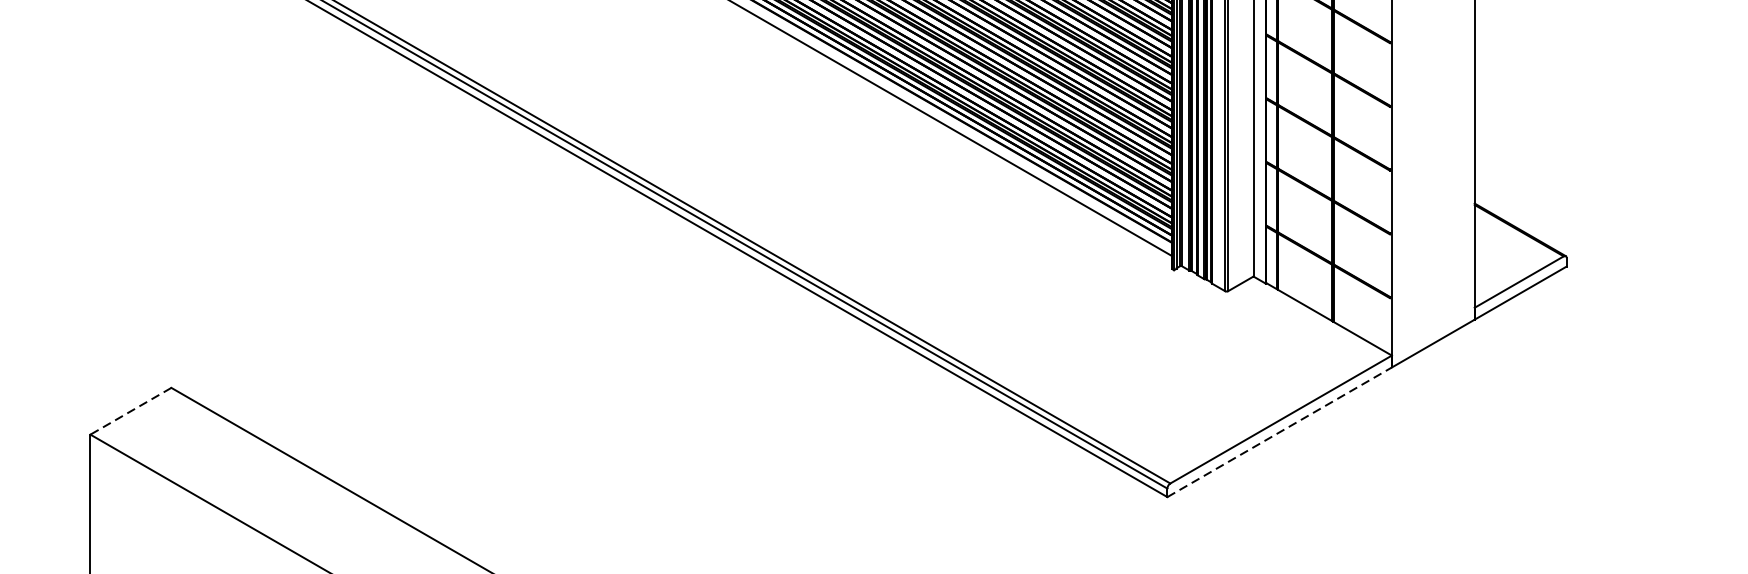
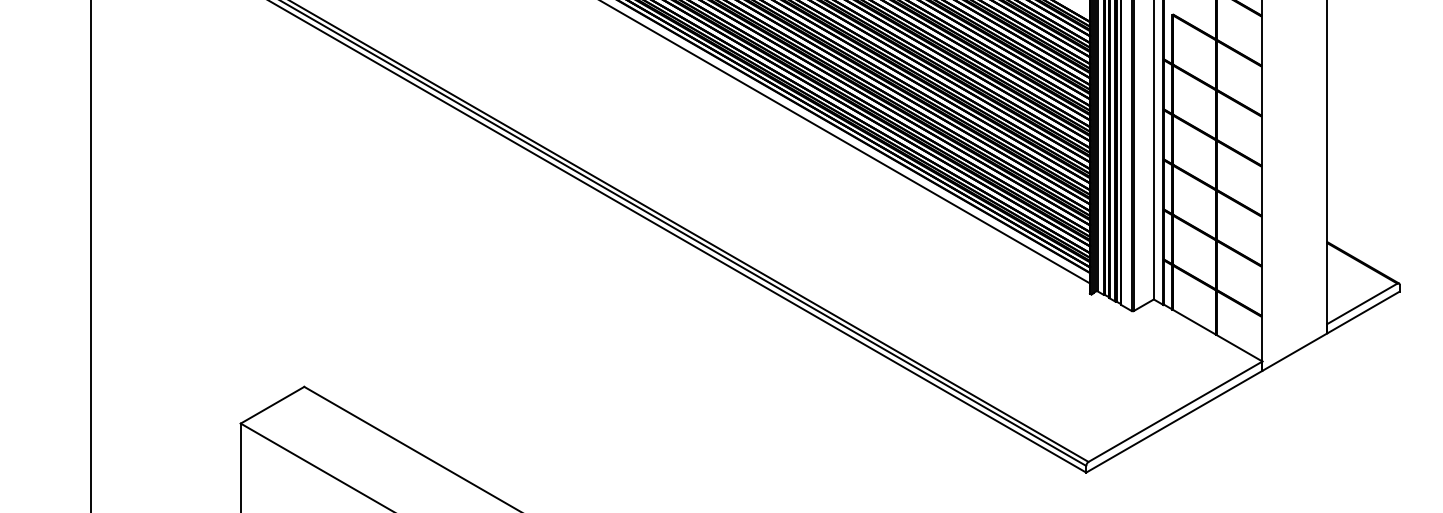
line: (130, 411) -> (272, 405), dashed -> solid
line: (1279, 431) -> (1174, 421), dashed -> solid

